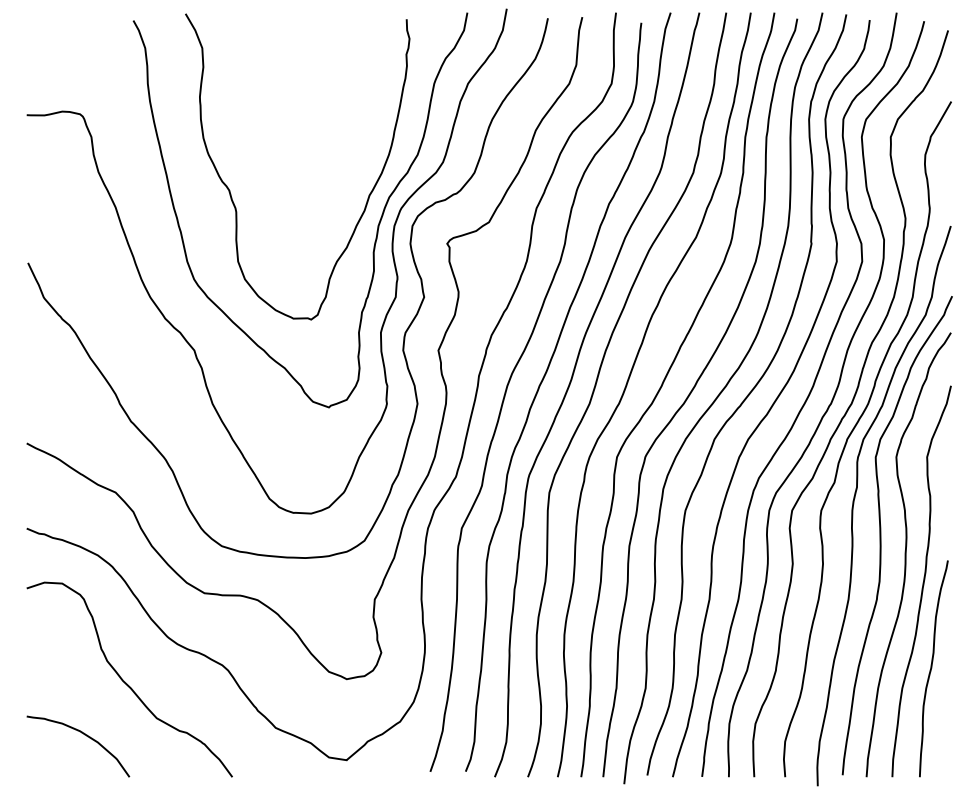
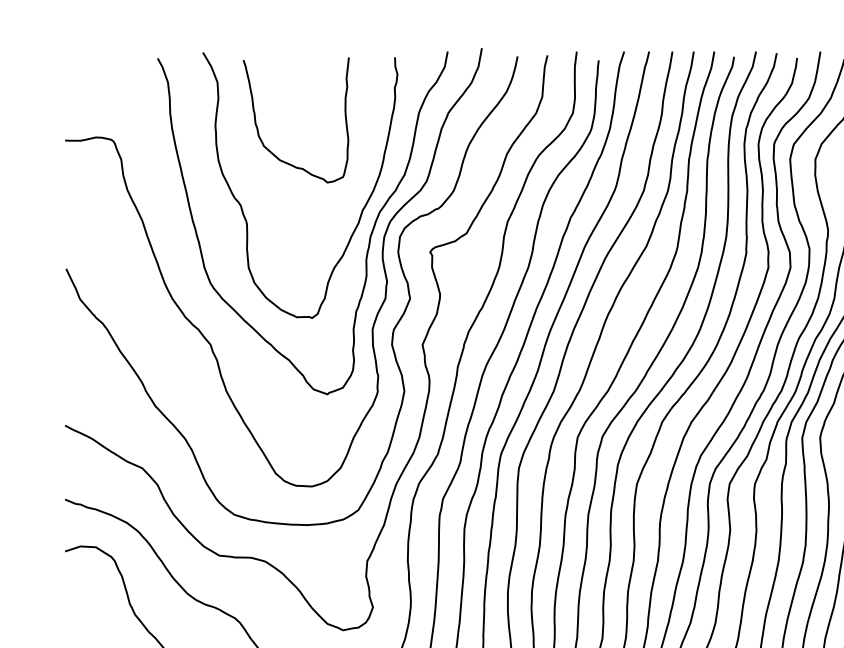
curve: (249, 101) -> (258, 128), added

